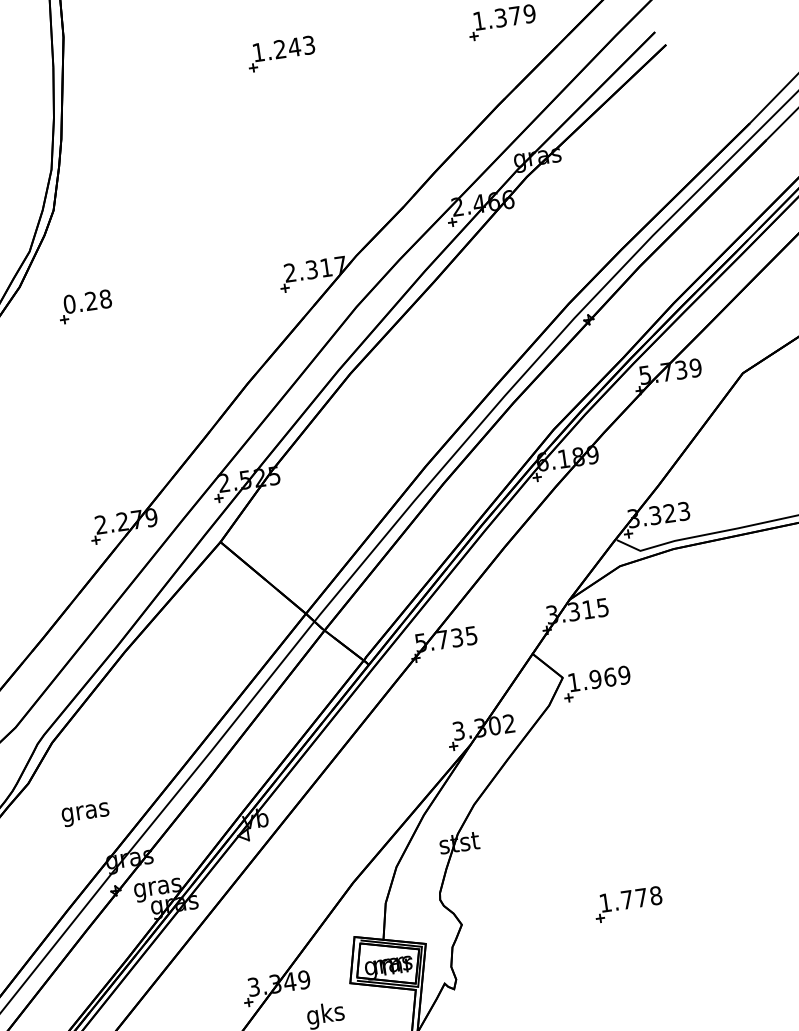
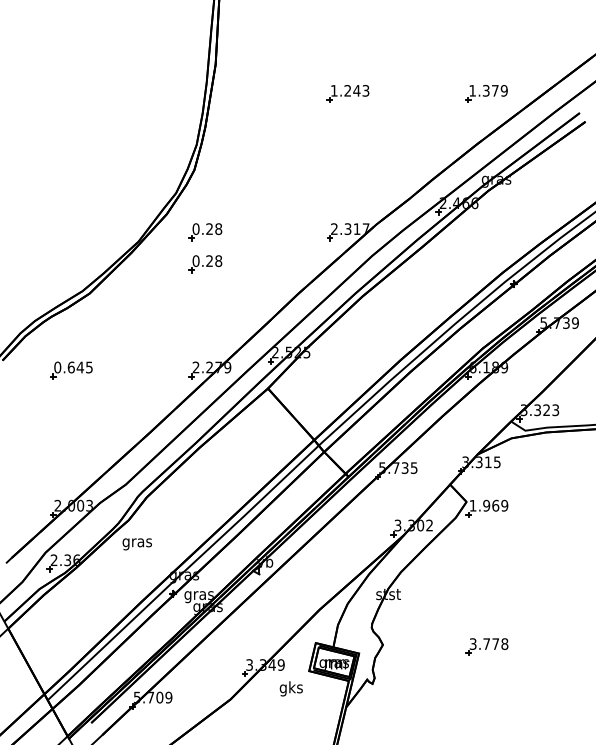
part: (92, 358) -> (205, 264), added
text: (84, 815) -> (136, 544), moved
text: (604, 902) -> (472, 643), 1.778 -> 3.778

